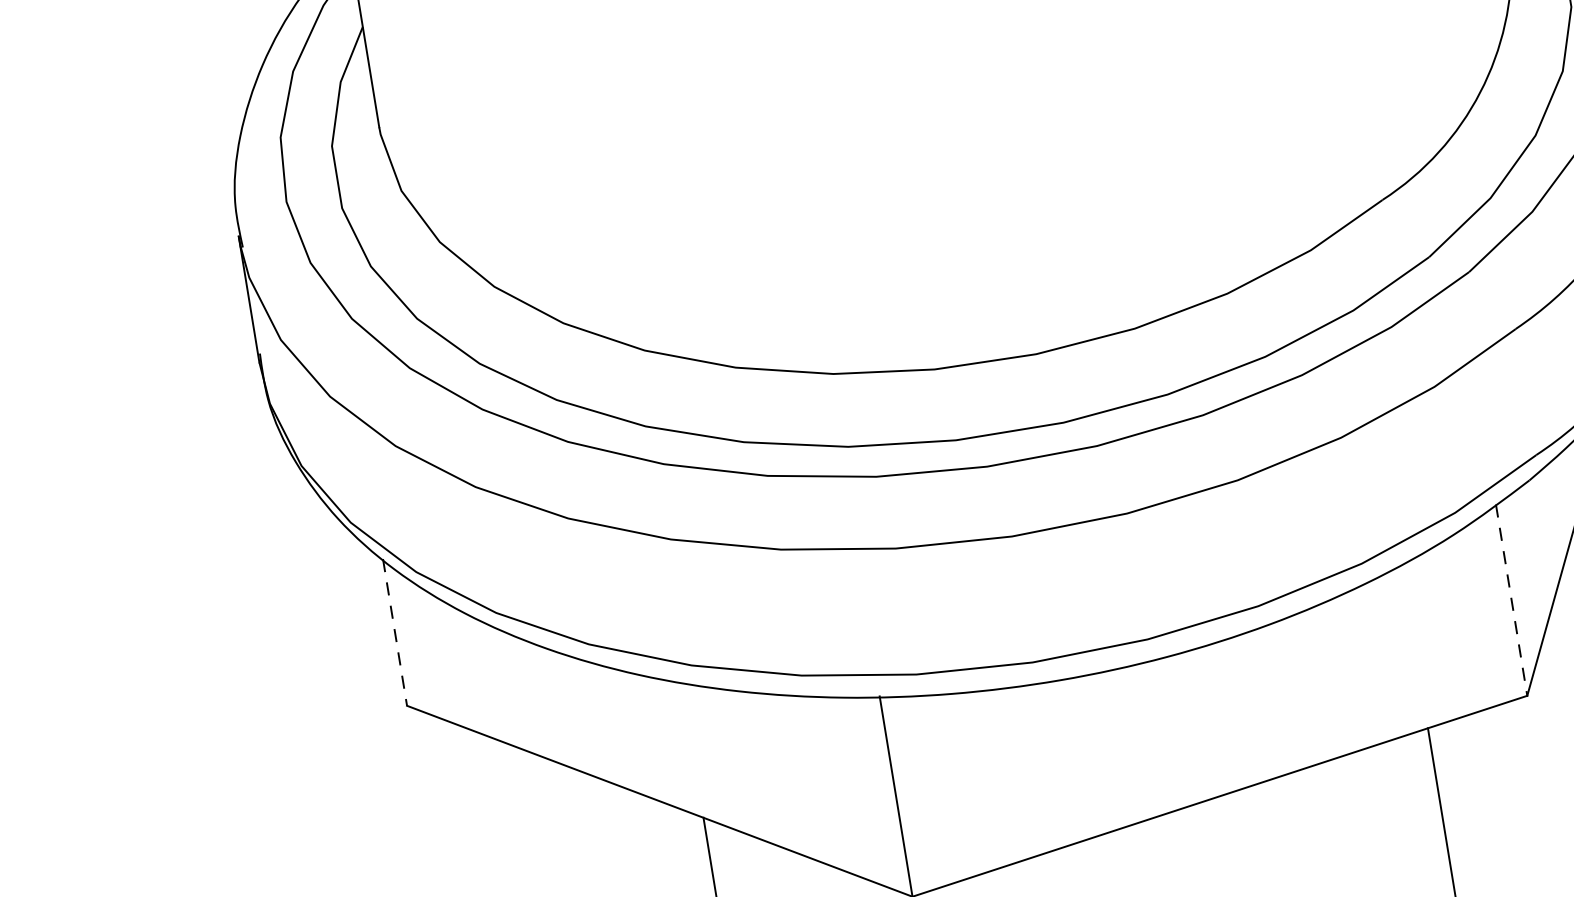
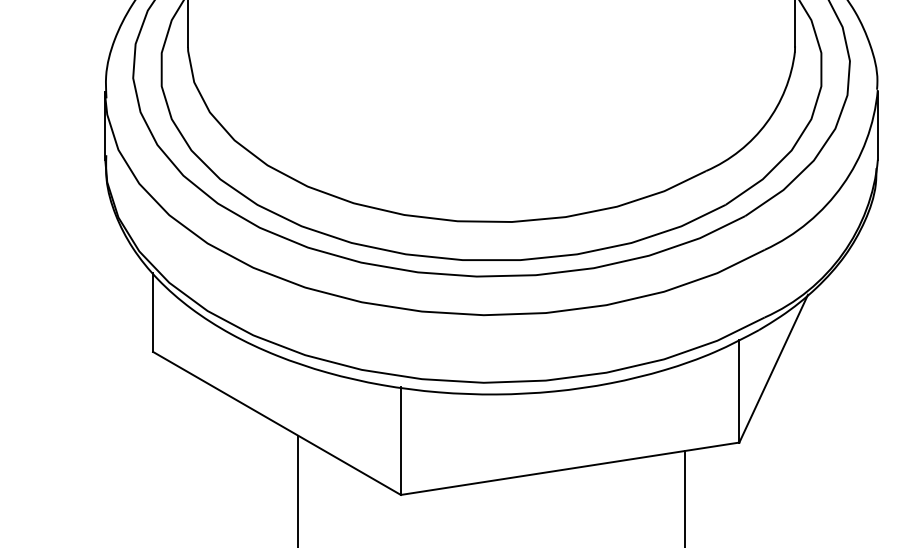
line: (1511, 600) -> (739, 391), dashed -> solid
line: (396, 634) -> (153, 313), dashed -> solid

